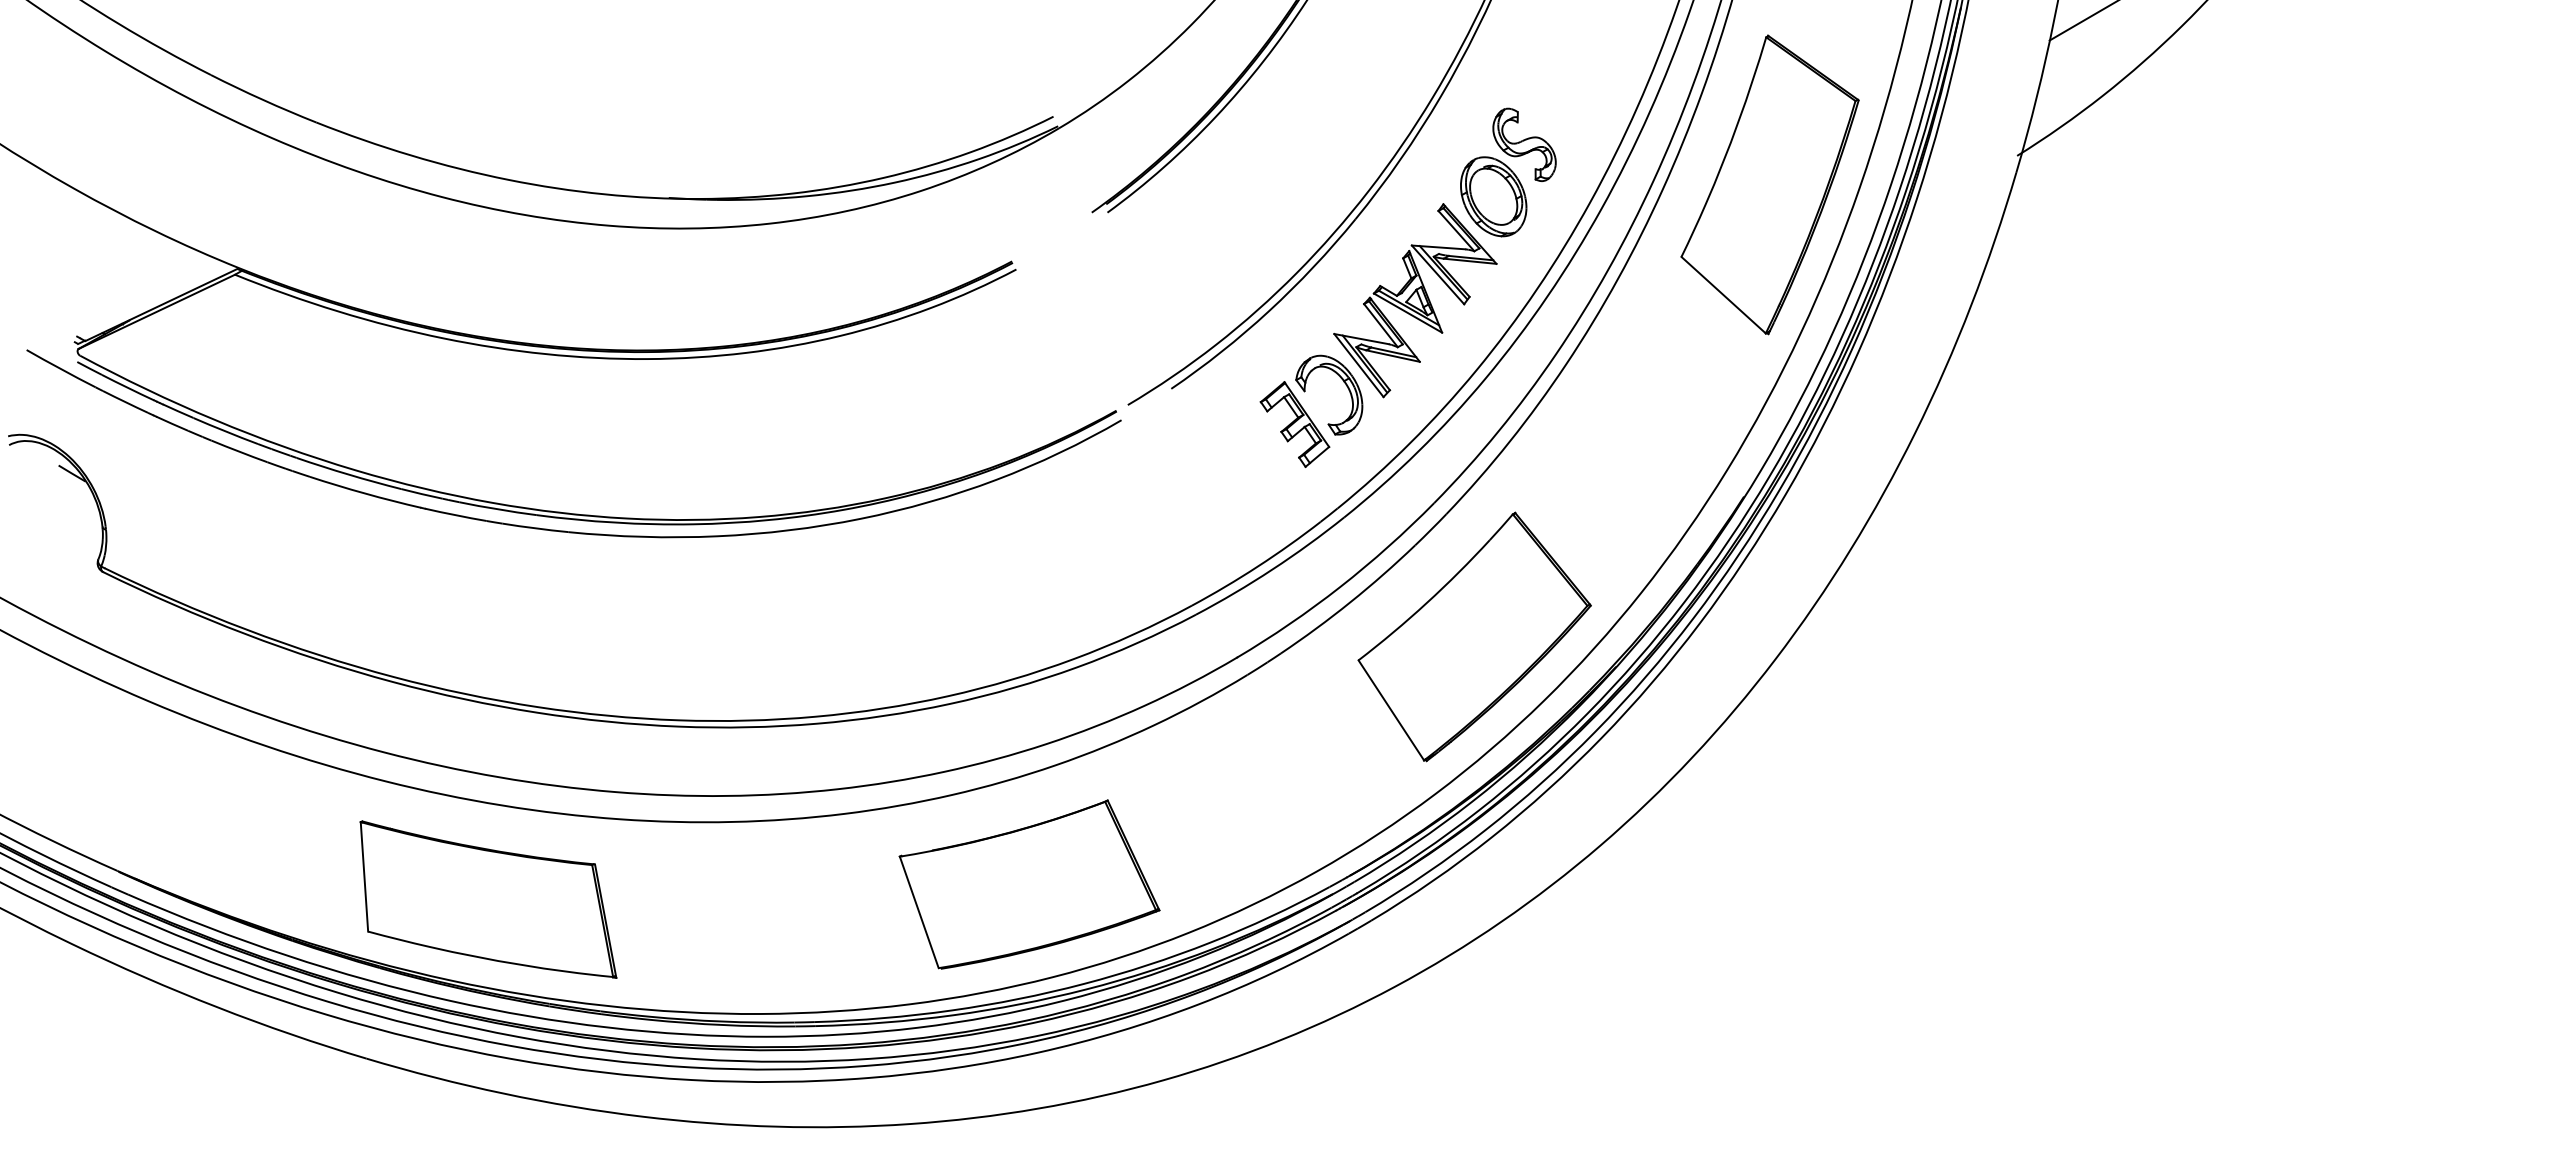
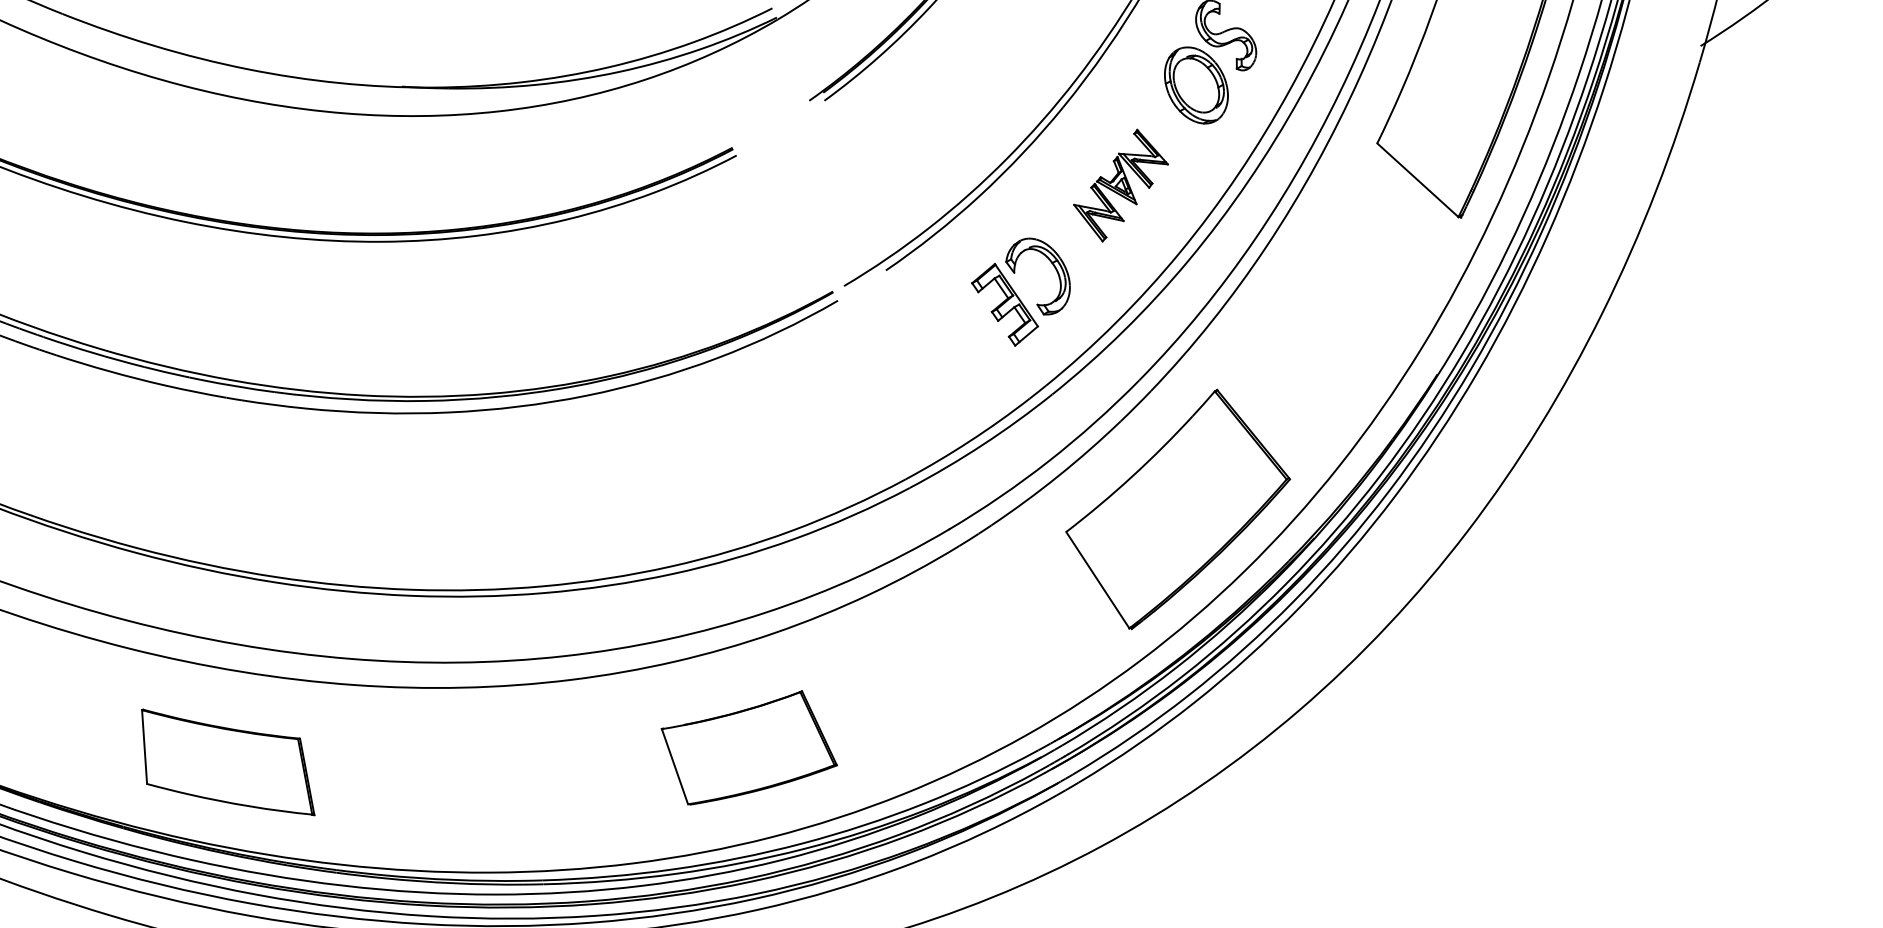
part: (1415, 300) -> (1121, 185), size x0.6
part: (1029, 884) -> (749, 747), size x0.7
part: (488, 899) -> (228, 762), size x0.7

